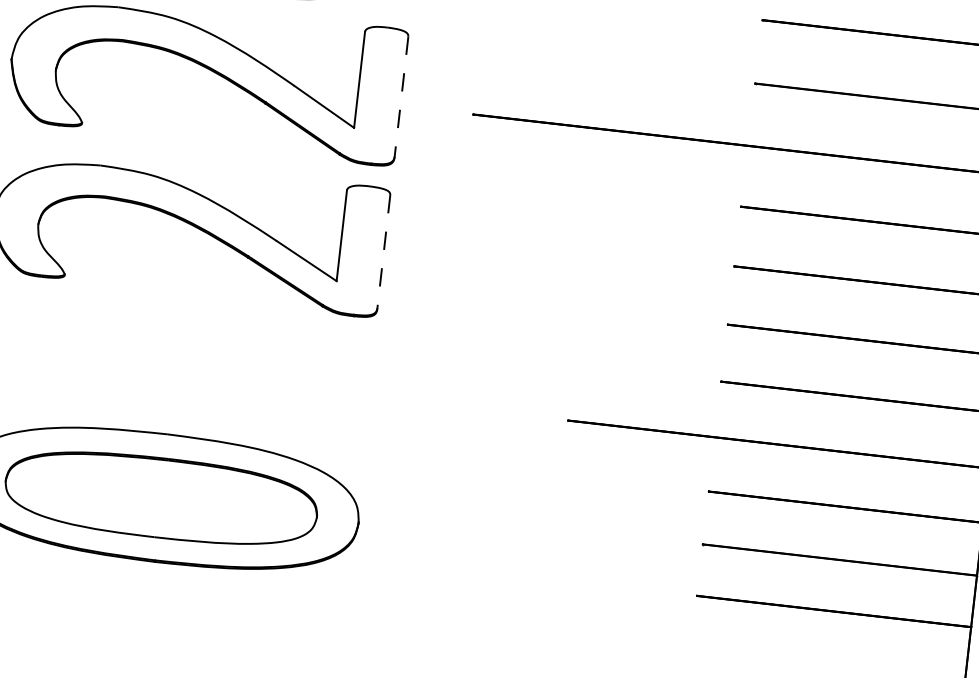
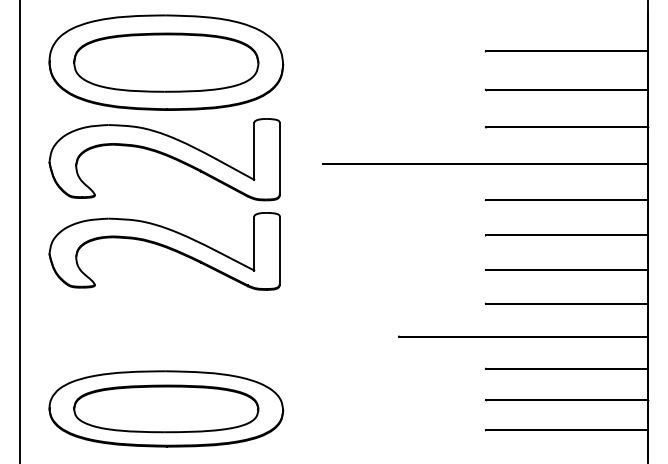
line: (400, 96) -> (279, 158), dashed -> solid
line: (383, 252) -> (279, 250), dashed -> solid

